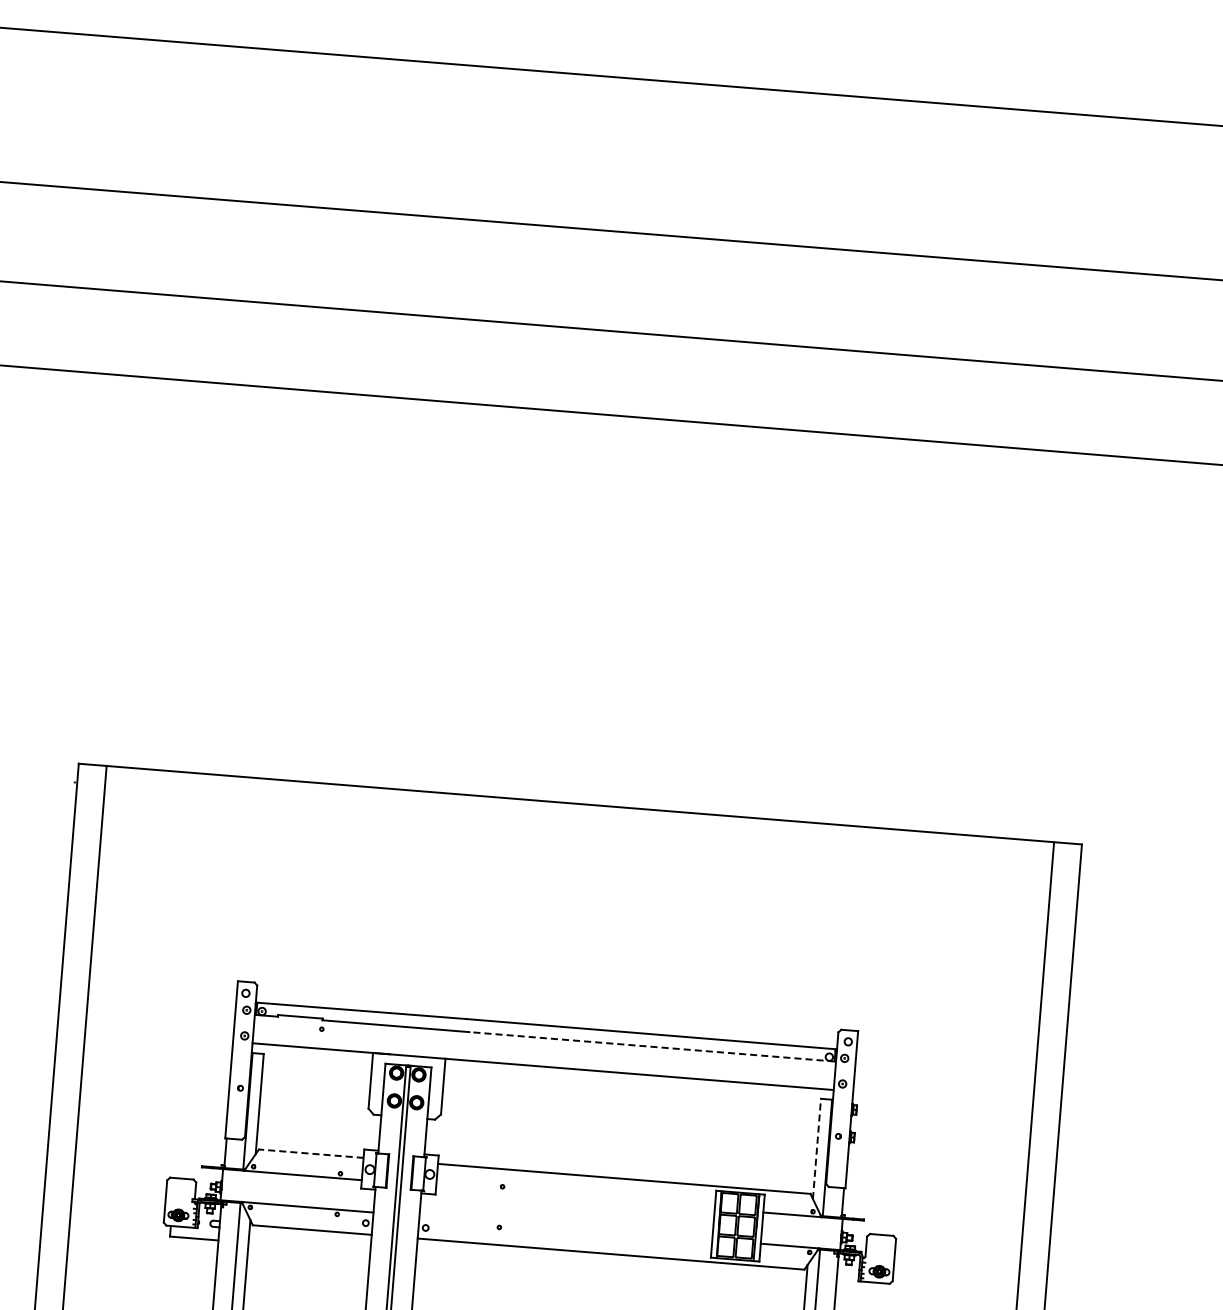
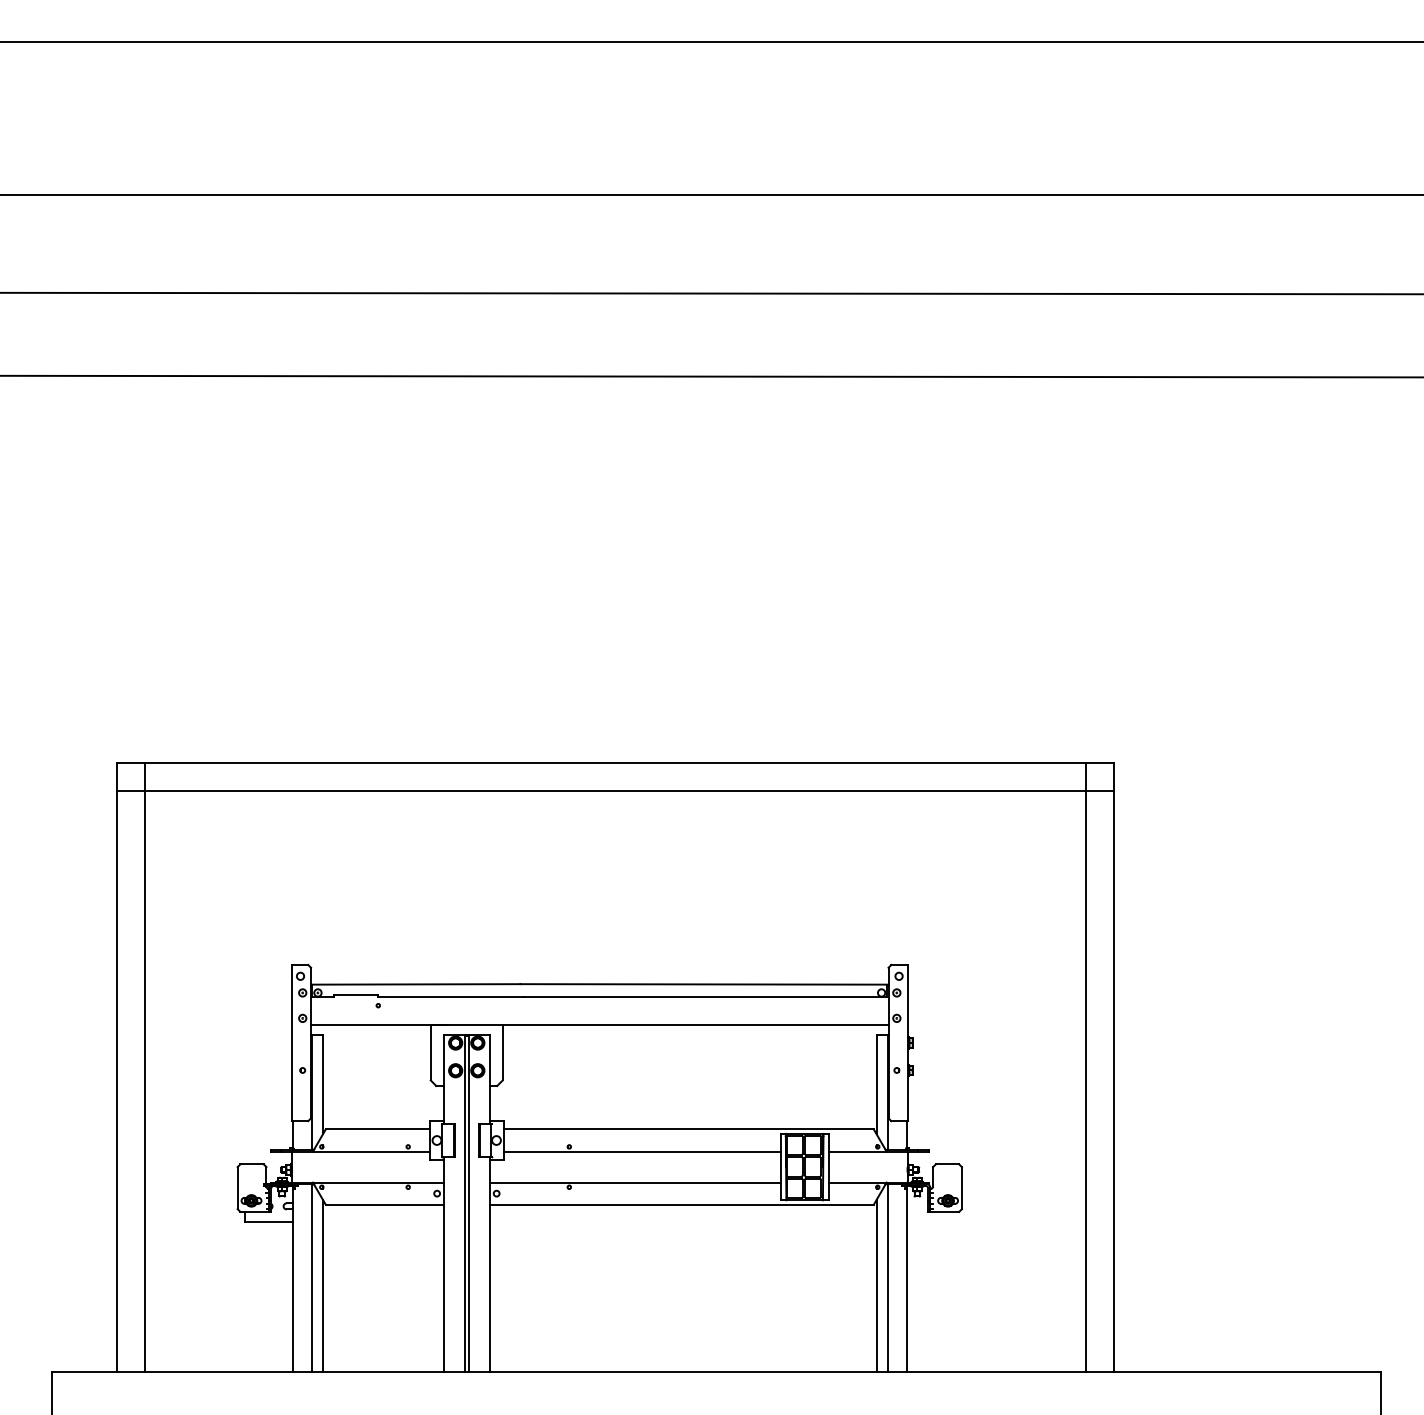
line: (577, 831) -> (615, 790), added
line: (651, 1046) -> (705, 996), dashed -> solid
line: (816, 1148) -> (876, 1084), dashed -> solid
line: (311, 1153) -> (377, 1129), dashed -> solid
line: (574, 1197) -> (641, 1151), added
line: (565, 1227) -> (634, 1182), added

